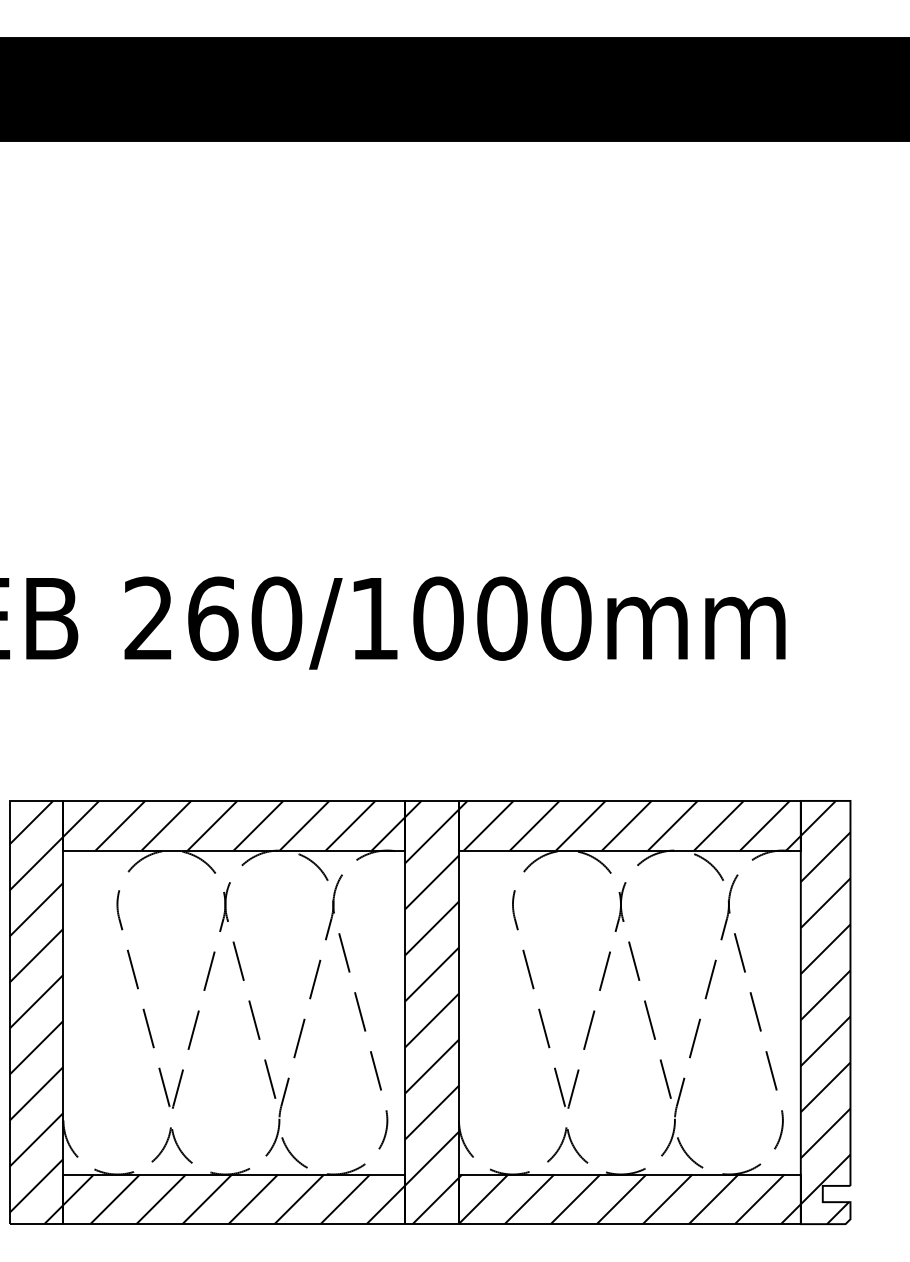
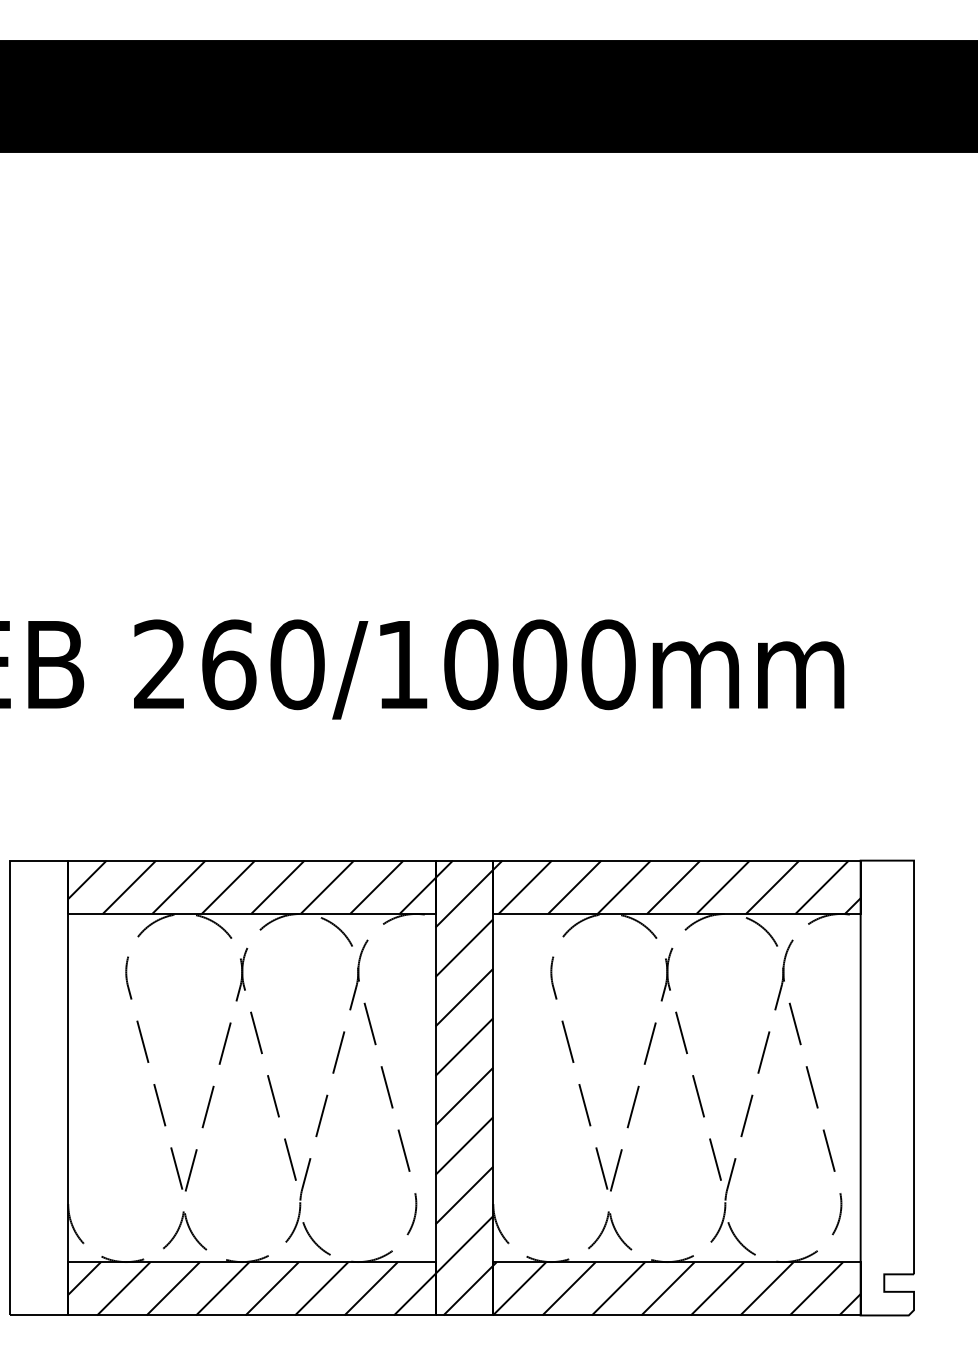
hatch: (36, 1012) -> (39, 1087), removed
hatch: (825, 1012) -> (887, 1087), removed

